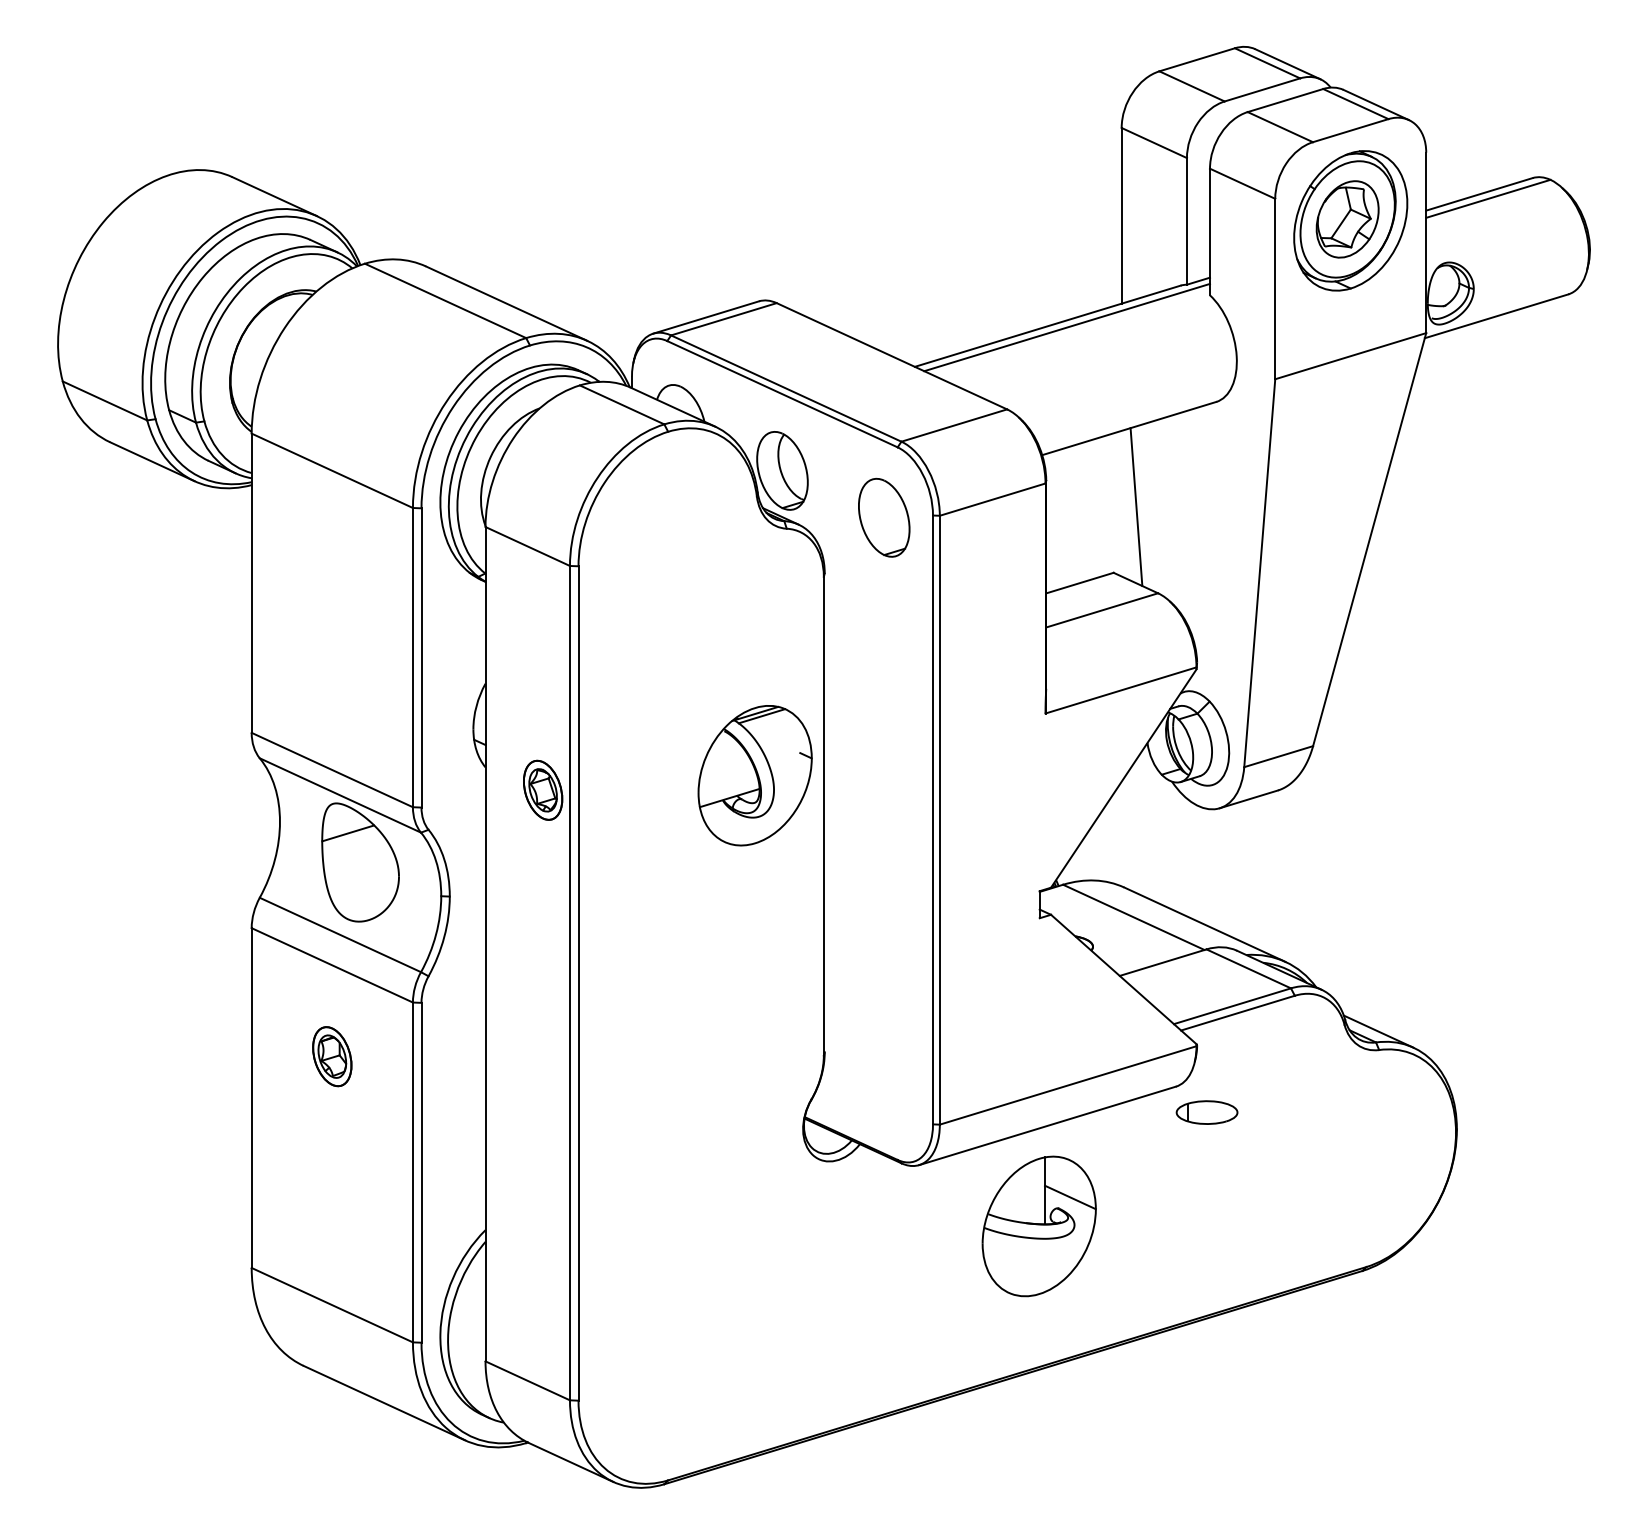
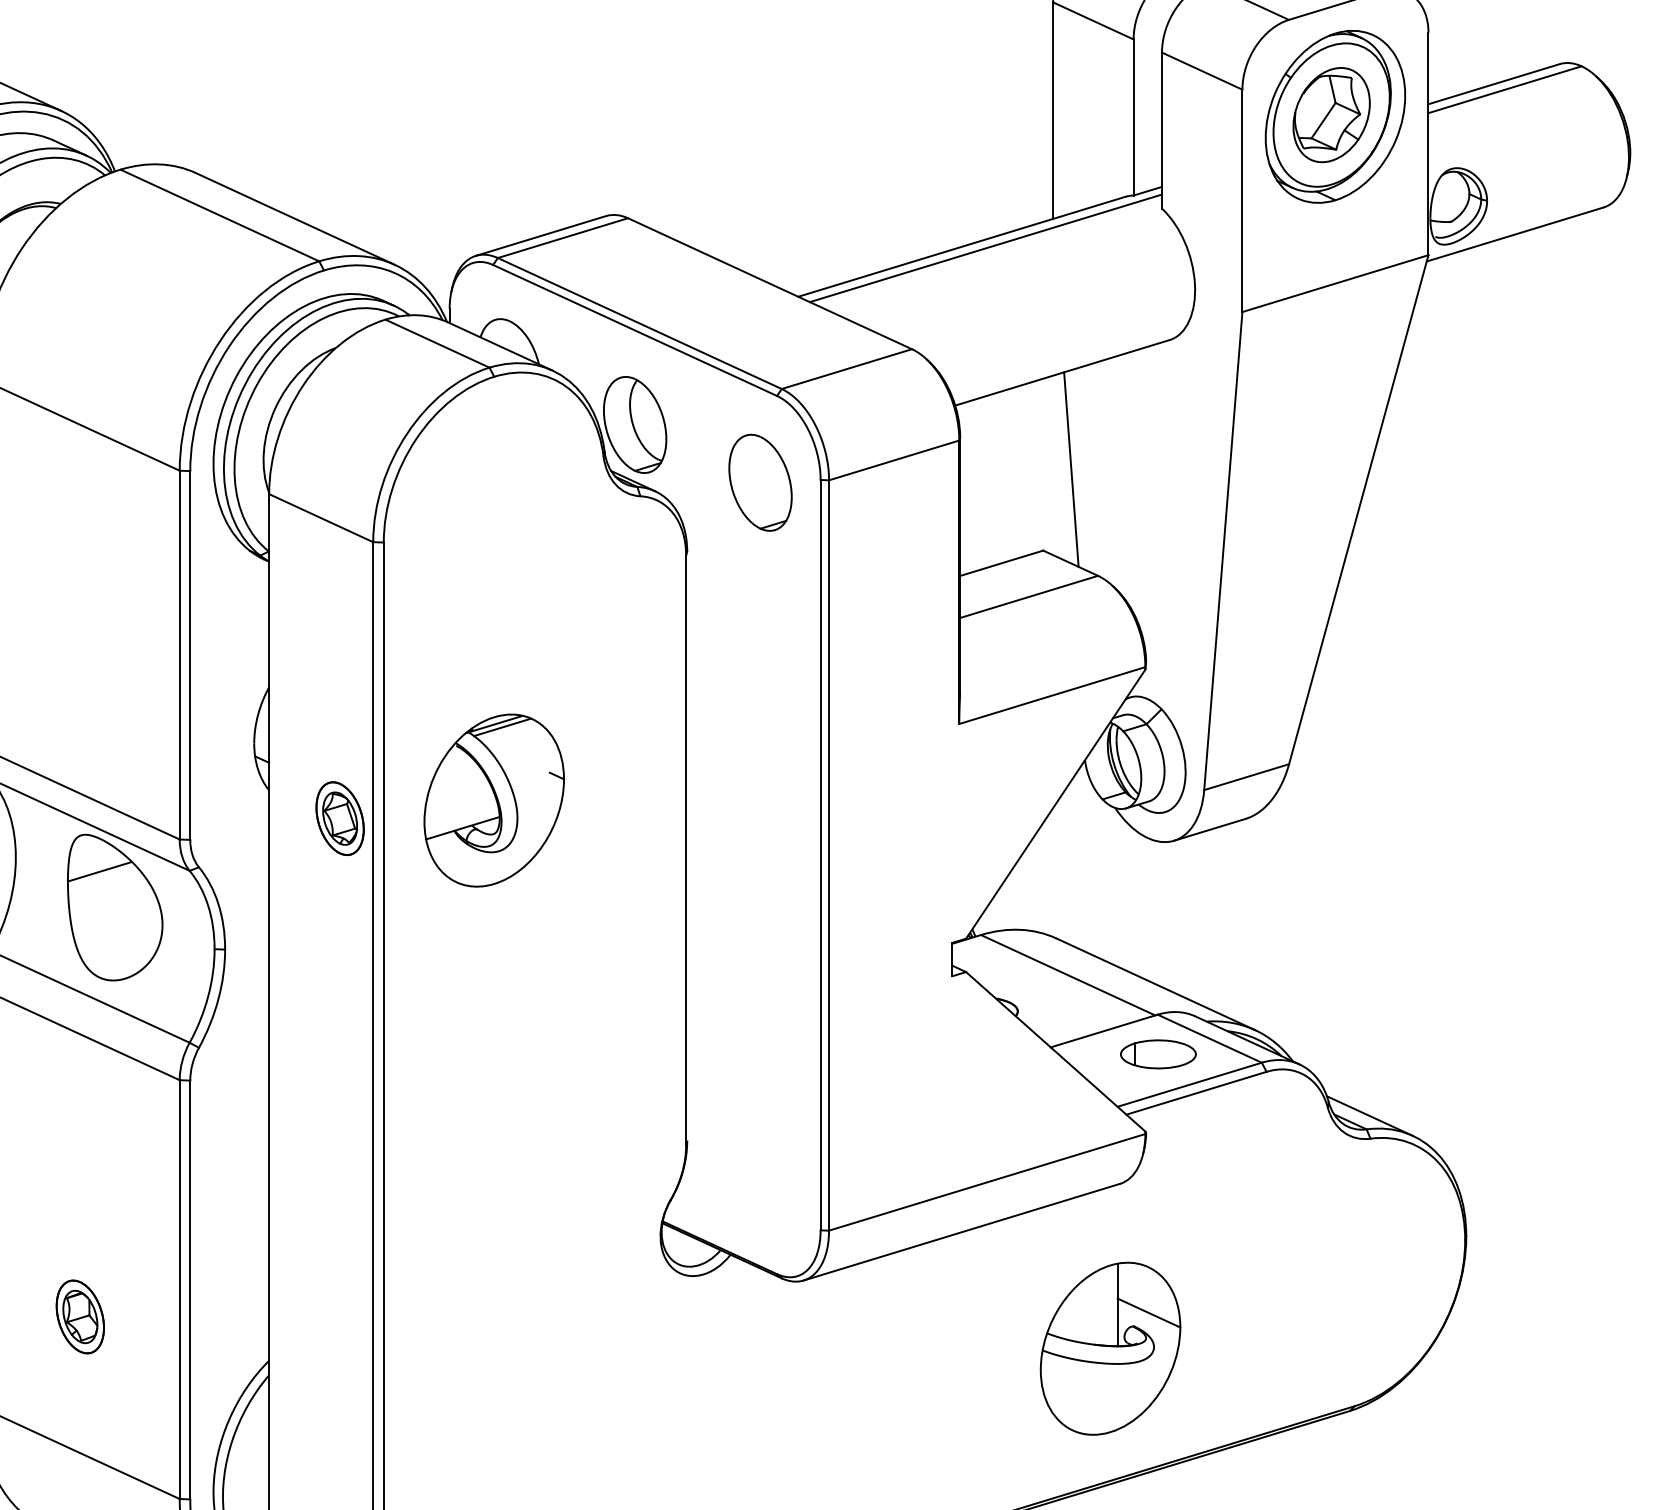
part: (754, 775) -> (493, 800), moved
part: (332, 1056) -> (80, 1316), moved
part: (1206, 1112) -> (1157, 1054), moved
part: (1038, 1226) -> (1109, 1348), moved

